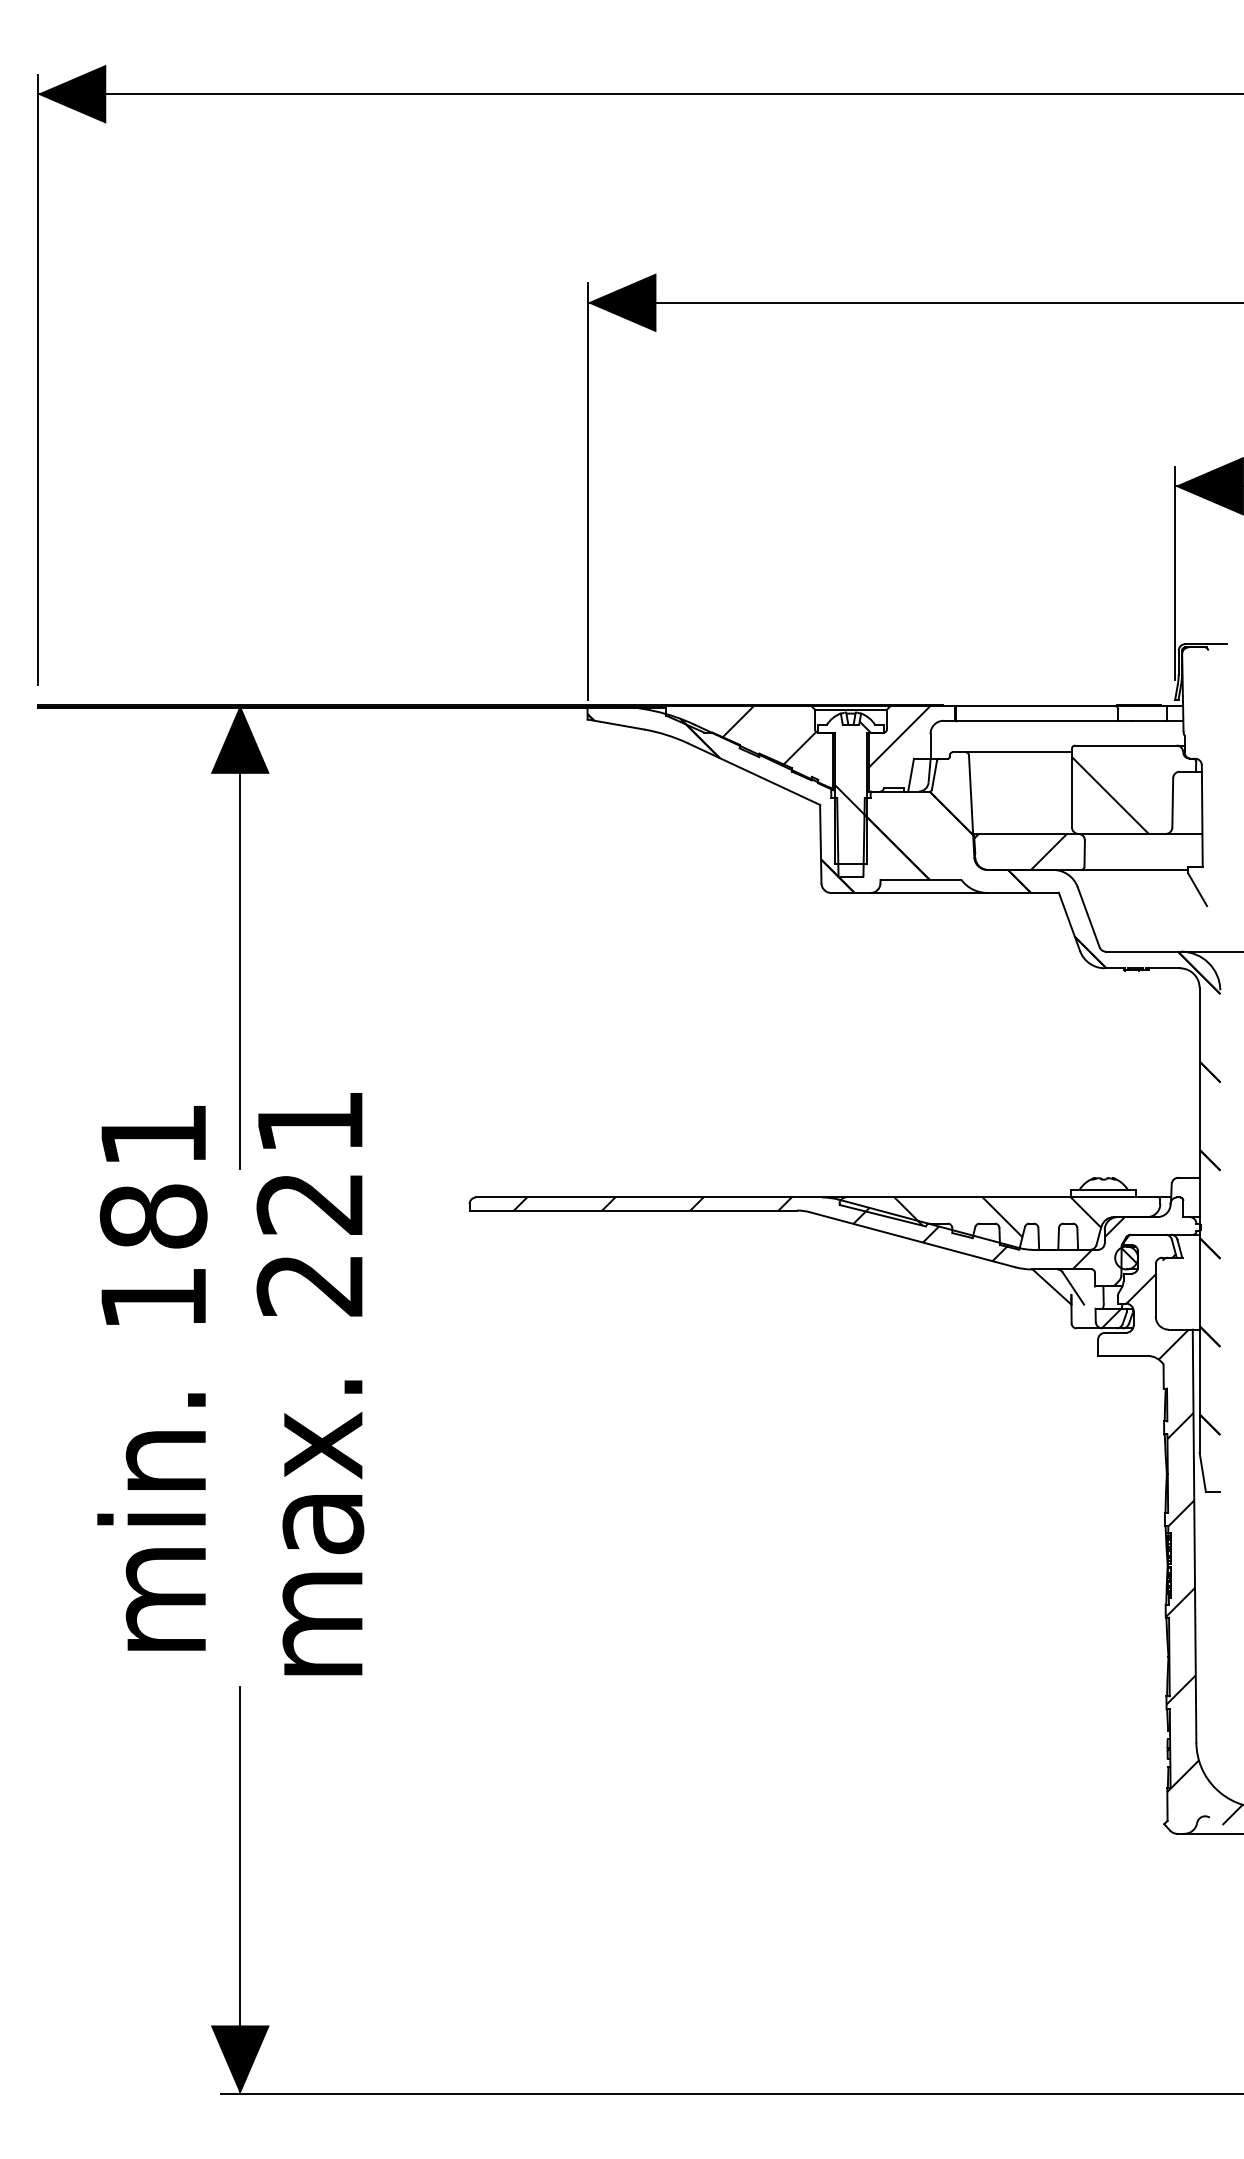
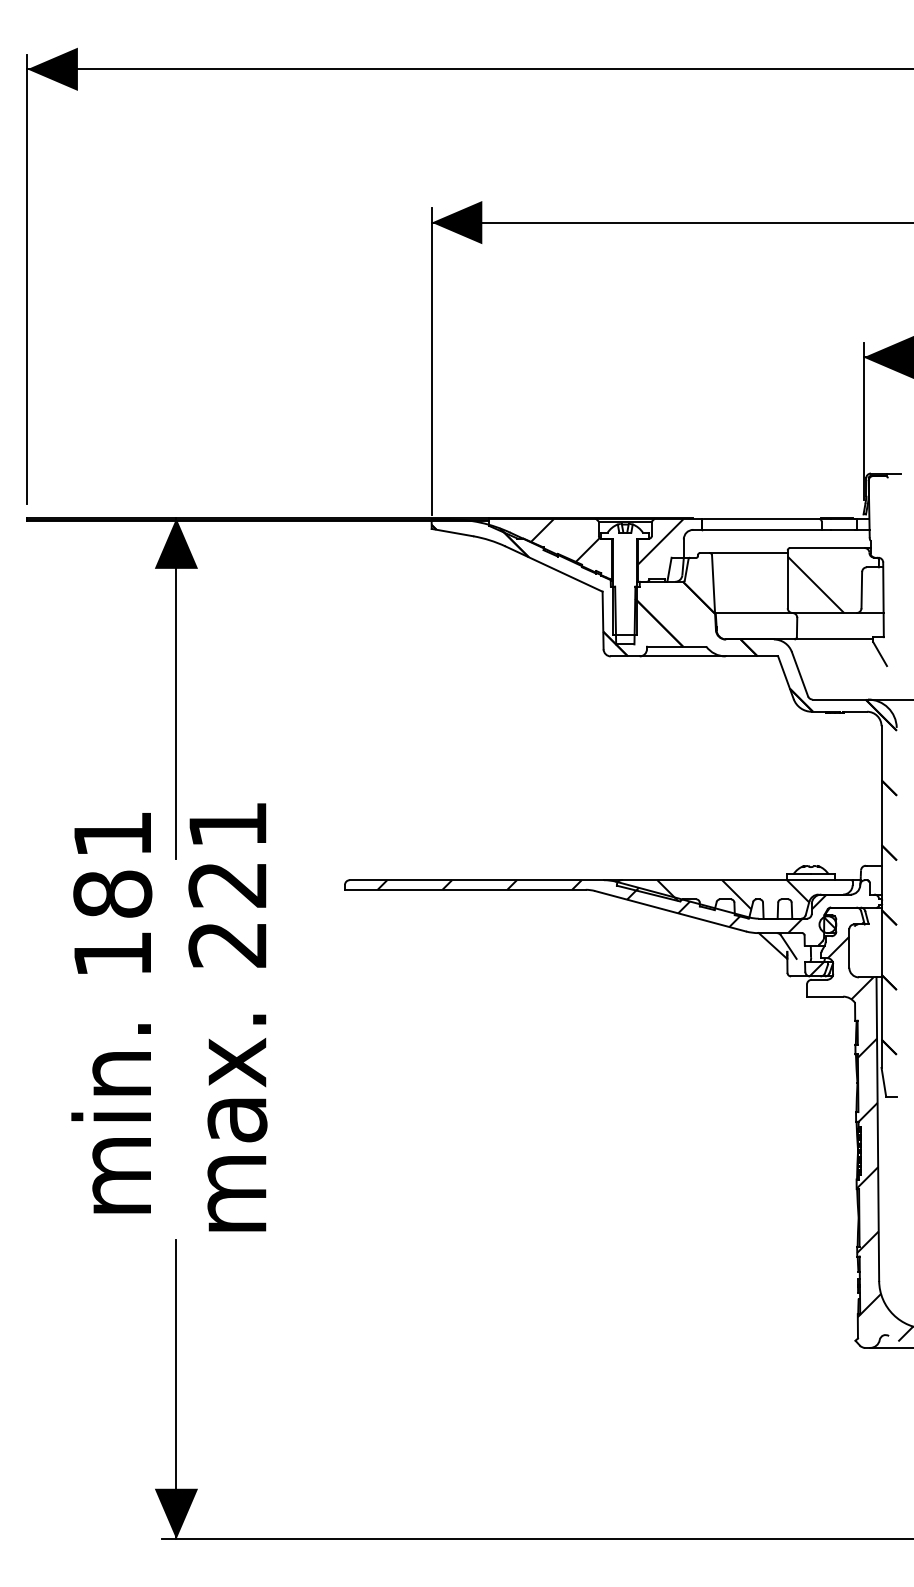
hatch: (852, 769) -> (626, 565), removed
hatch: (1020, 851) -> (749, 625), removed

